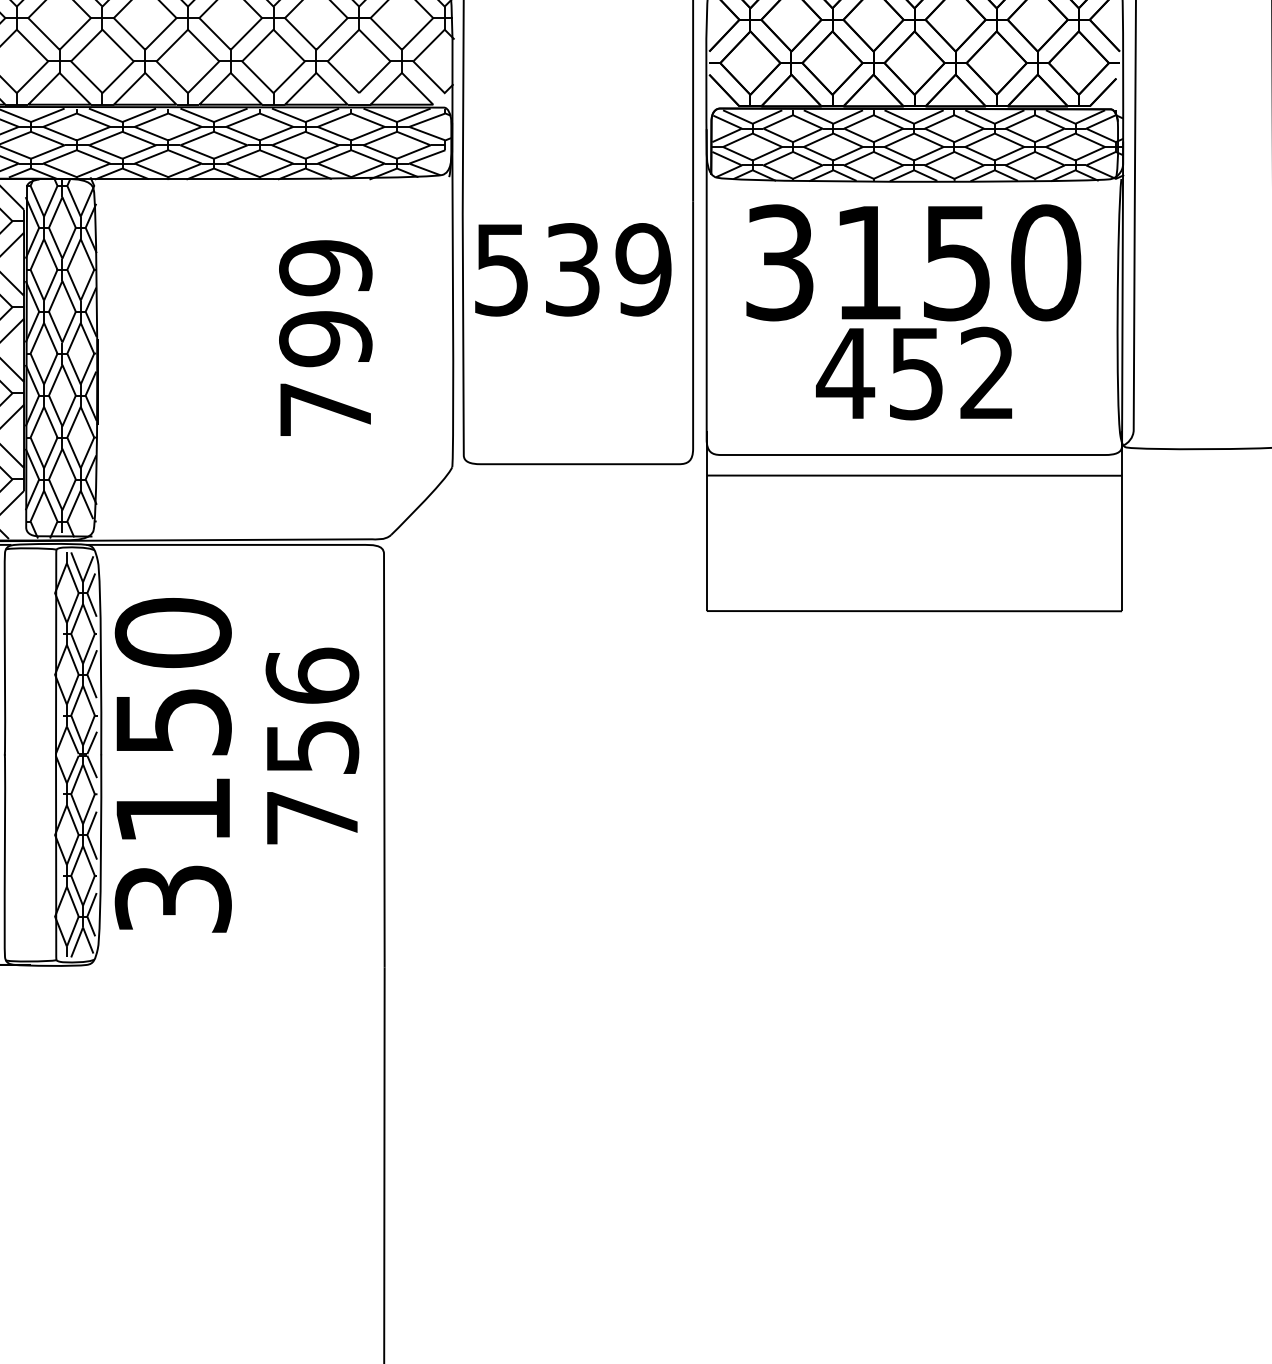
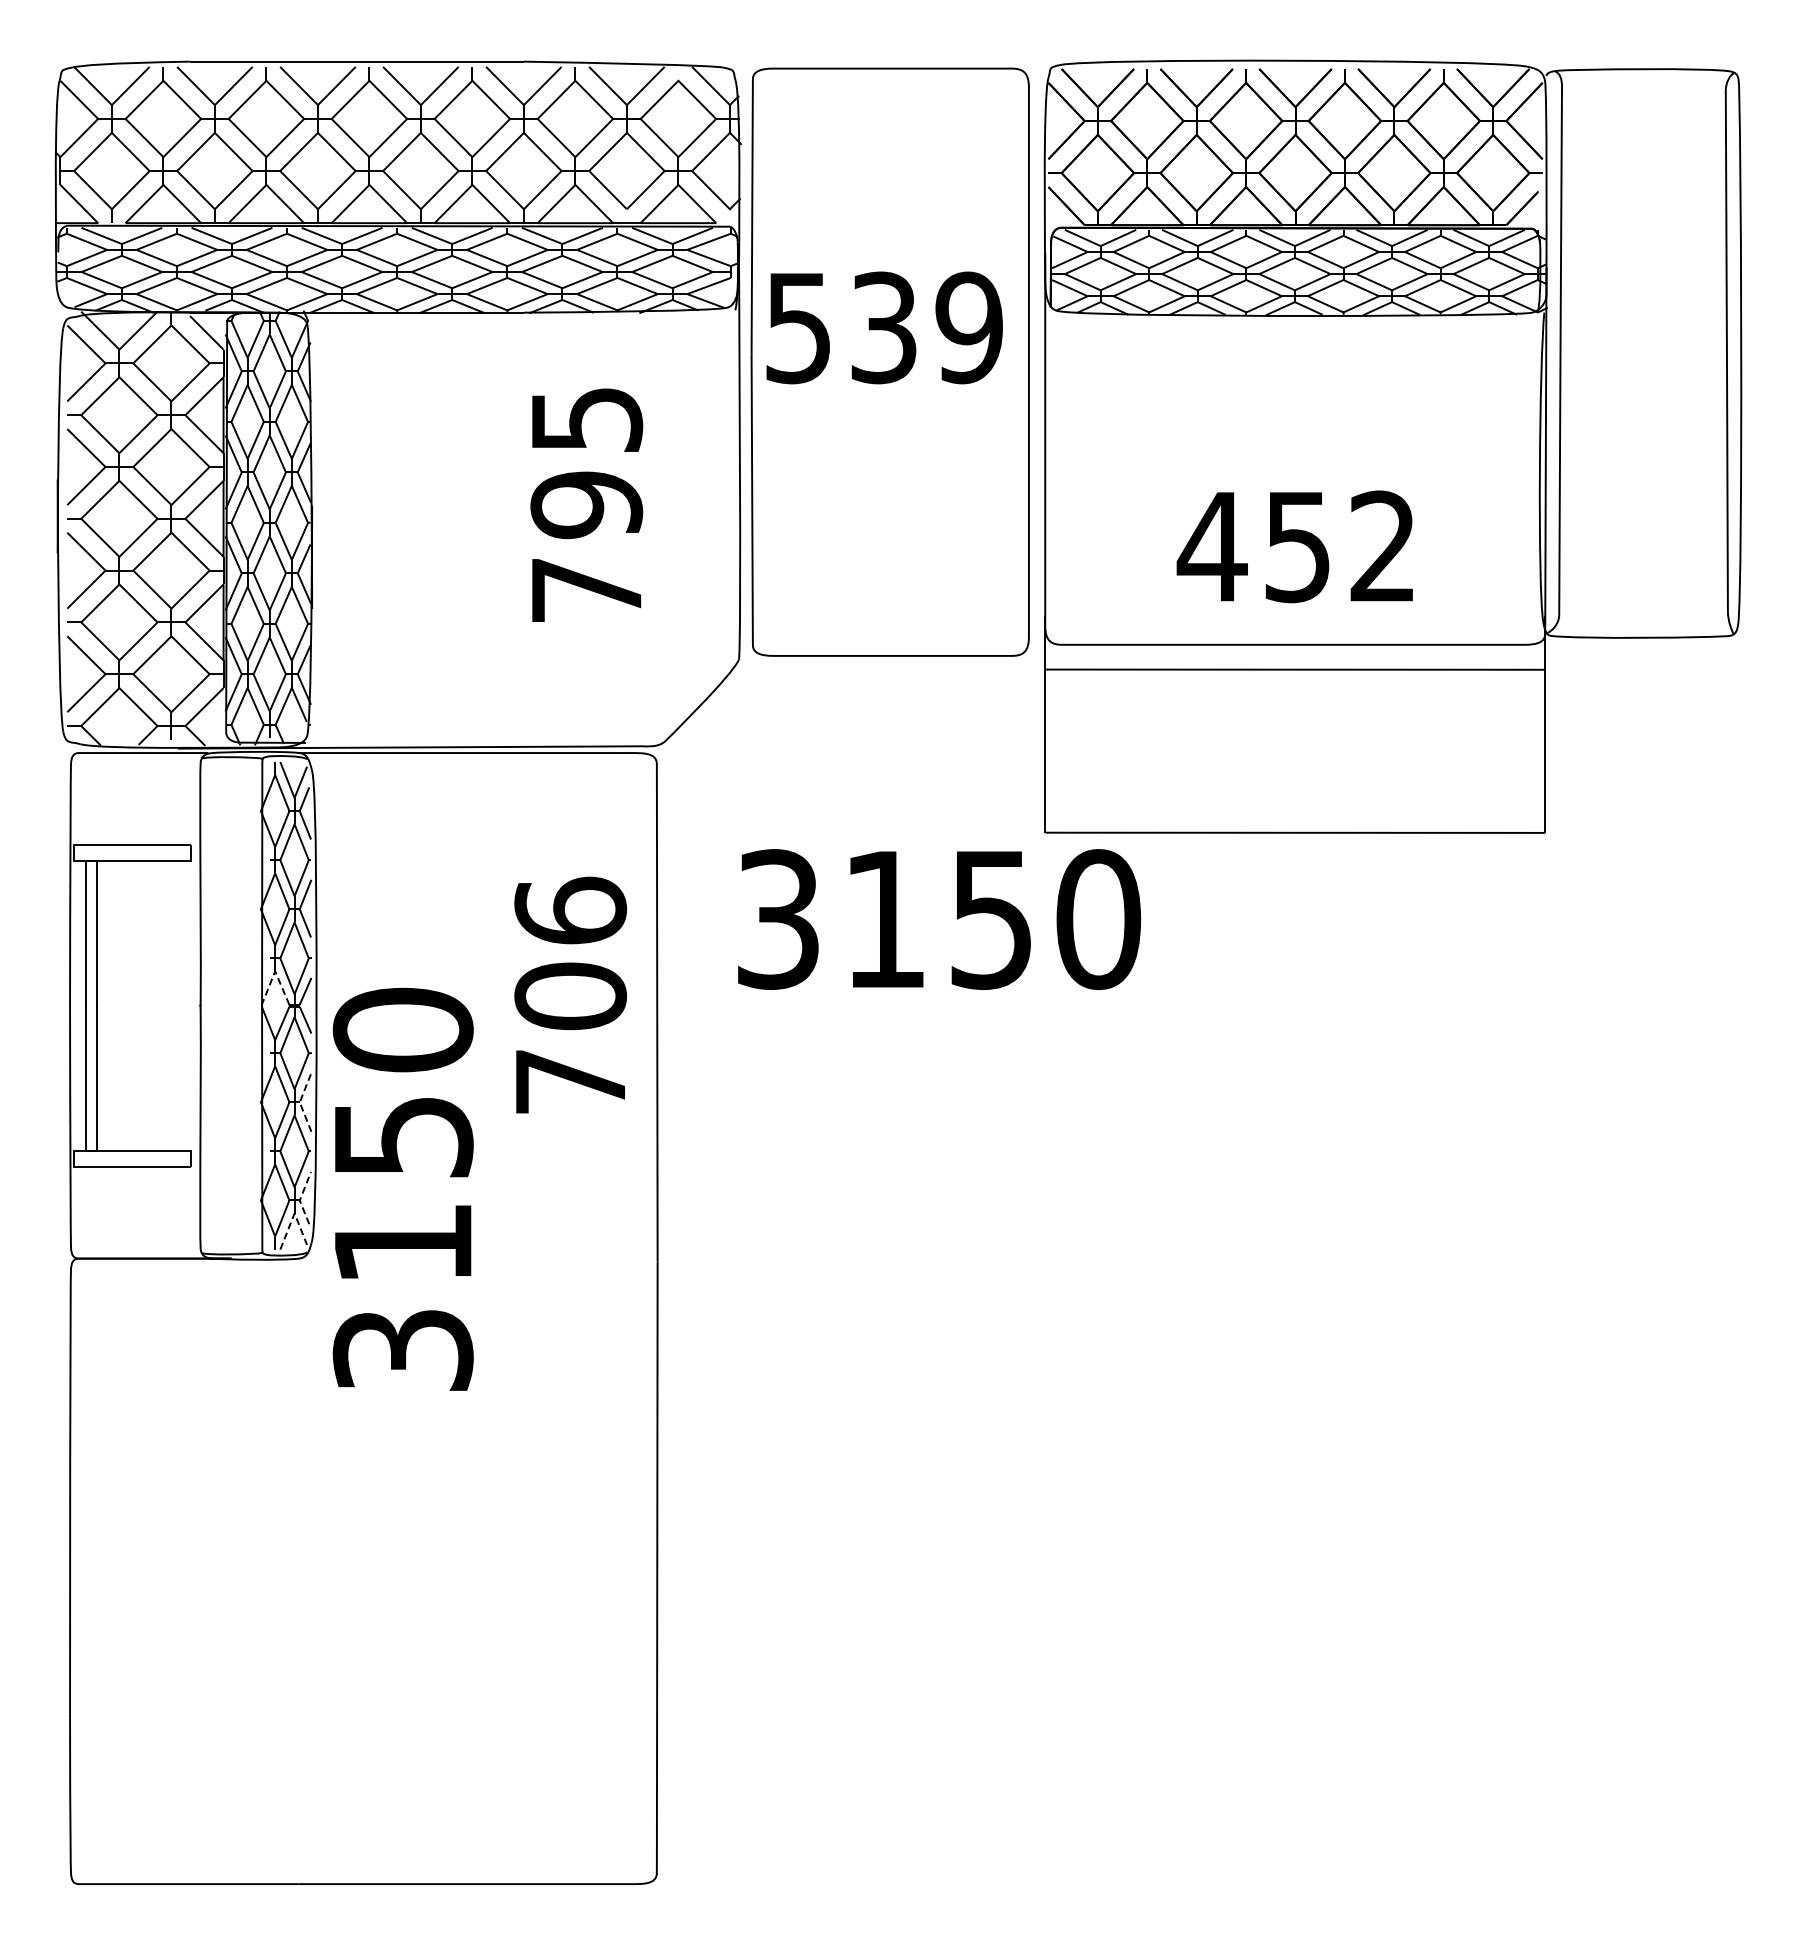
text: (913, 262) -> (939, 919), moved
text: (325, 267) -> (586, 419), 799 -> 795
text: (573, 269) -> (884, 327), moved
line: (67, 726) -> (275, 971), solid -> dashed
text: (312, 747) -> (570, 996), 756 -> 706
text: (172, 764) -> (402, 1188), moved
line: (87, 835) -> (299, 1102), solid -> dashed
line: (87, 914) -> (300, 1198), solid -> dashed
line: (82, 929) -> (293, 1215), solid -> dashed

